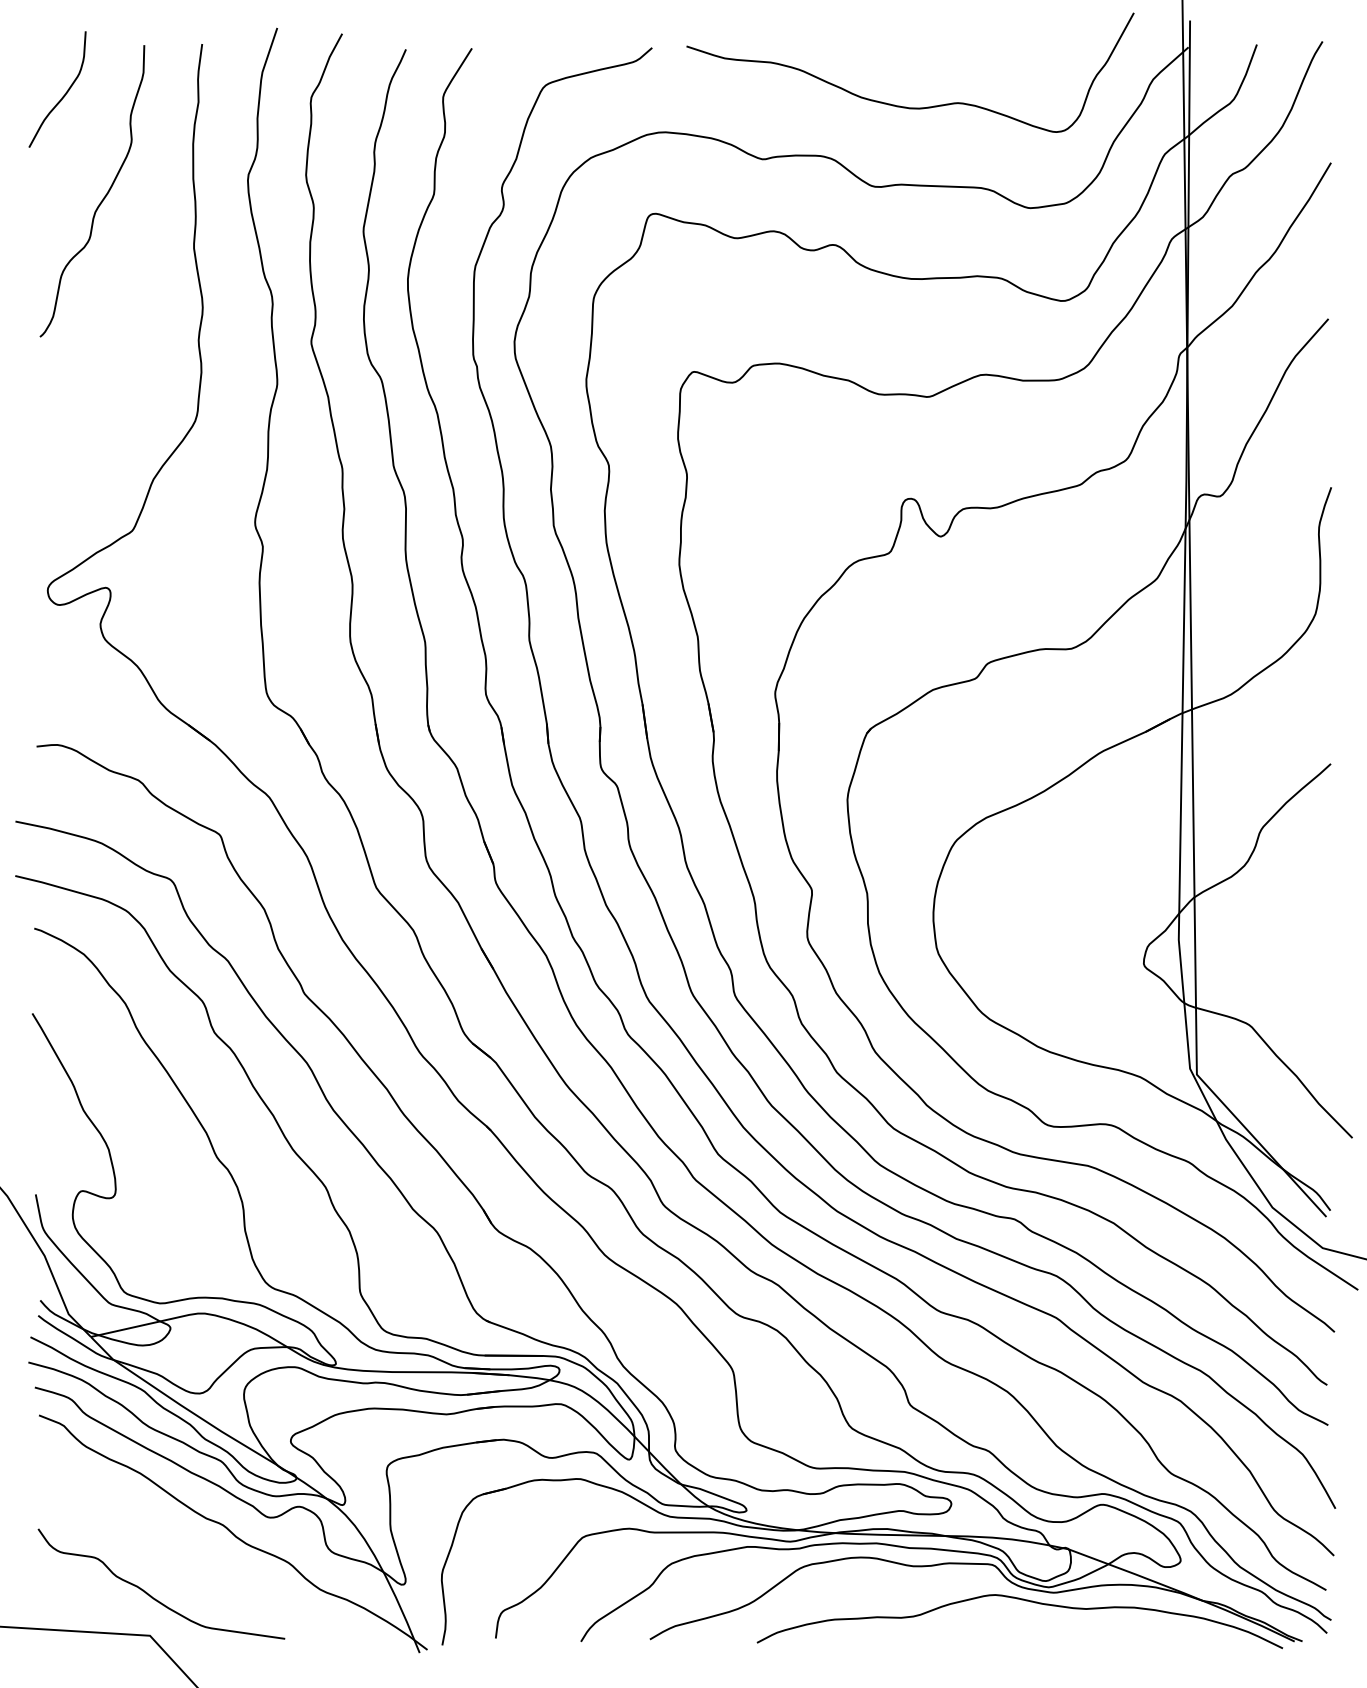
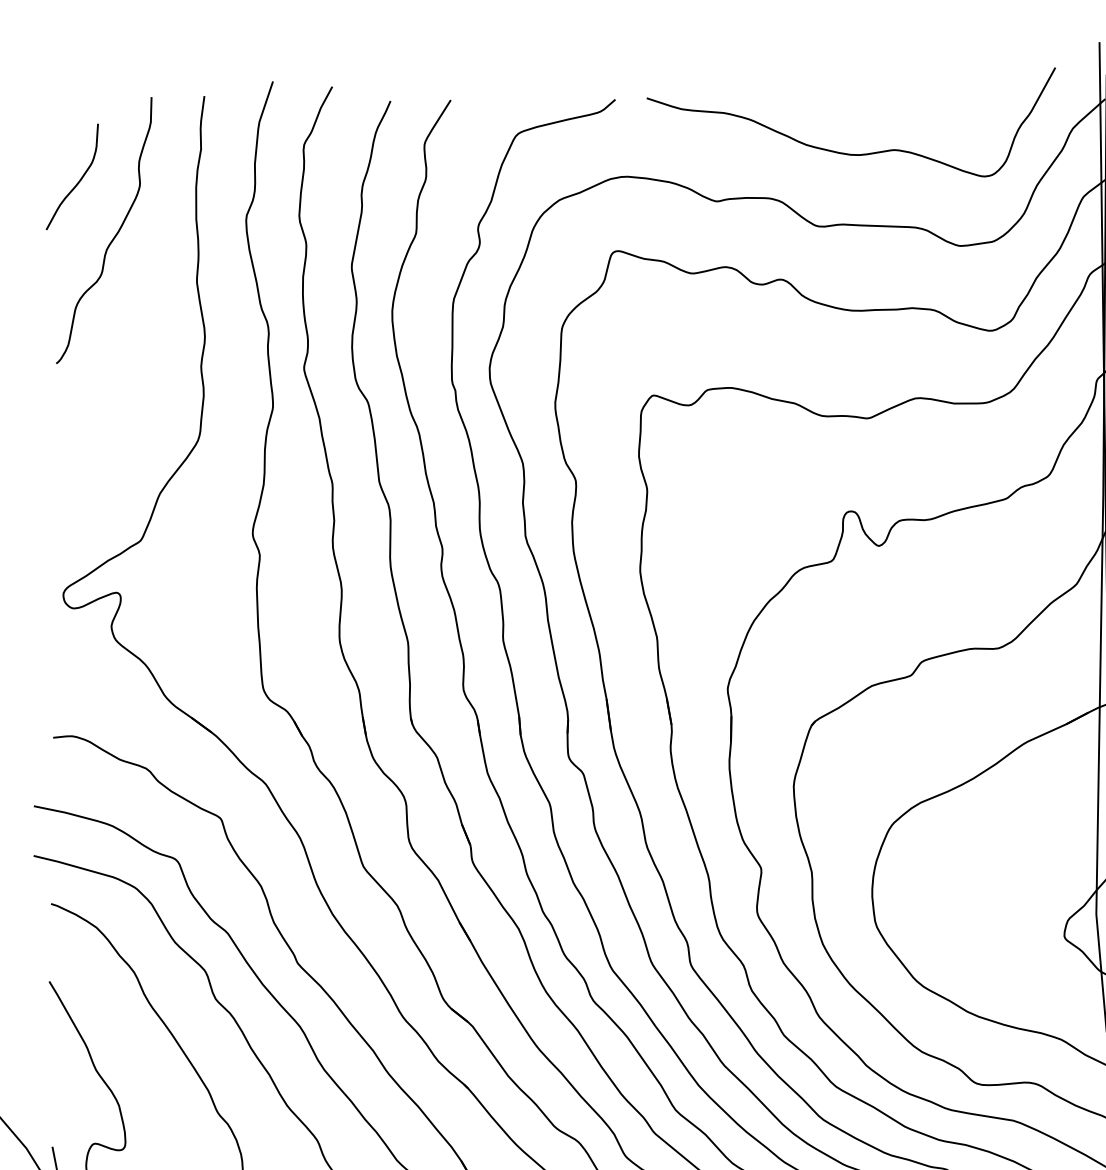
curve: (63, 95) -> (77, 182), moved

